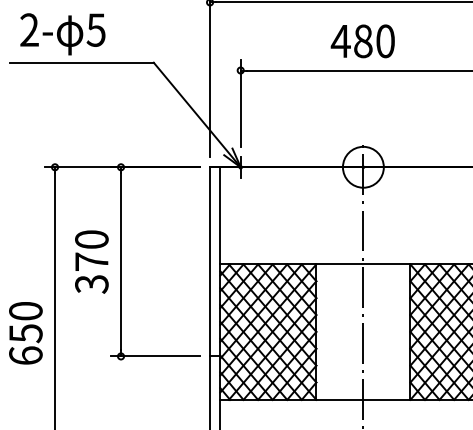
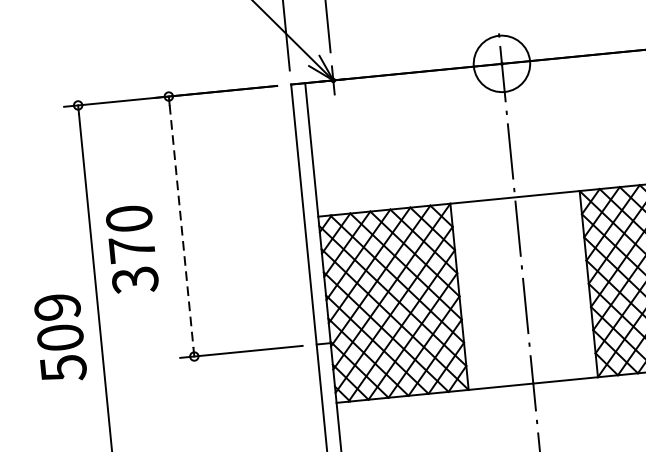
text: (91, 261) -> (131, 248), moved
line: (121, 262) -> (182, 227), solid -> dashed
text: (25, 333) -> (59, 337), 650 -> 509

